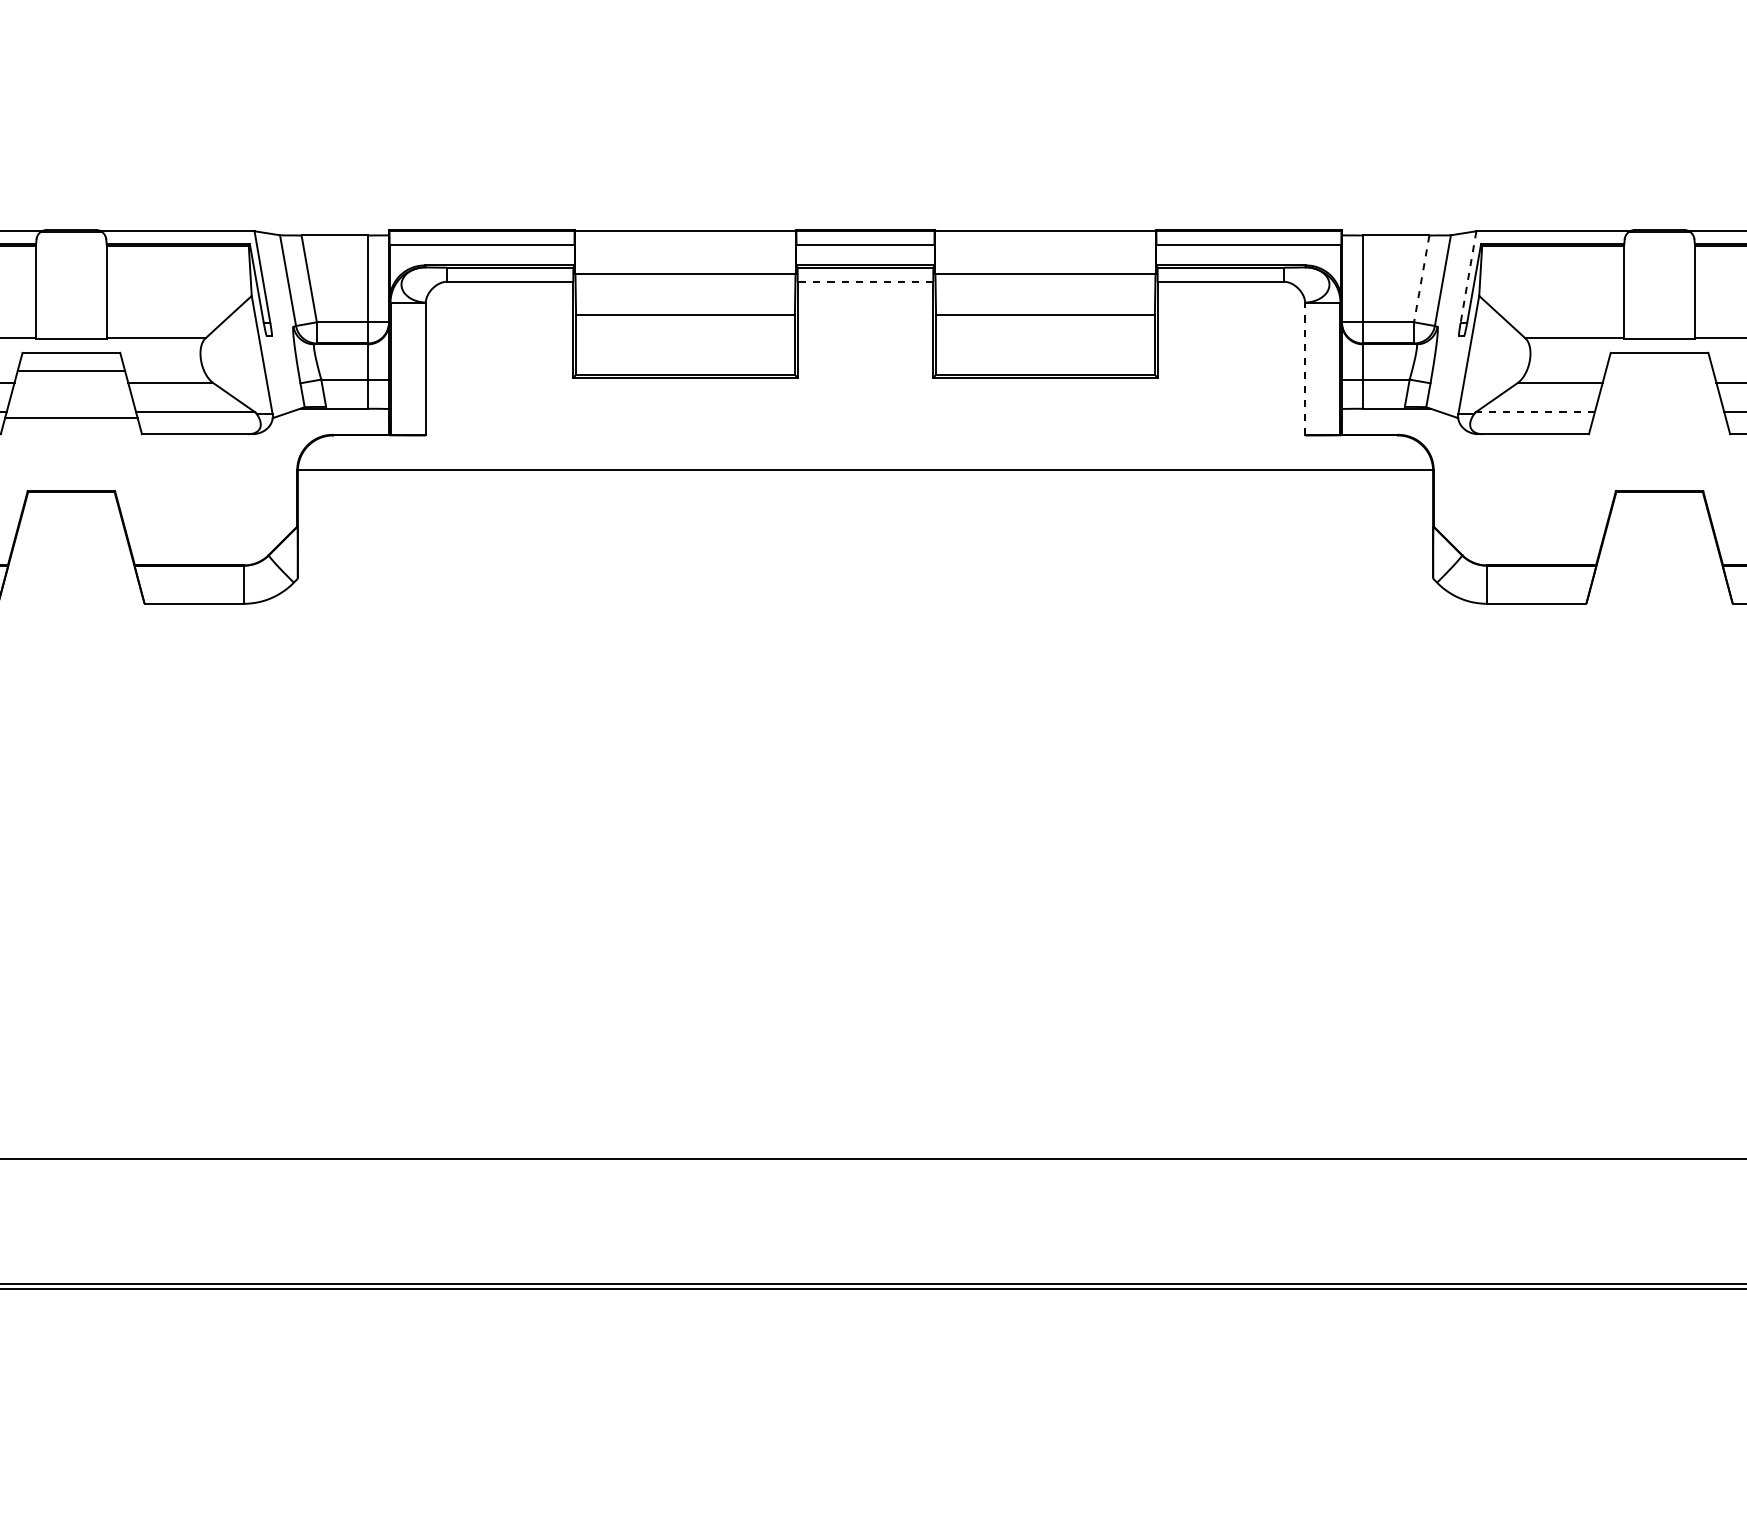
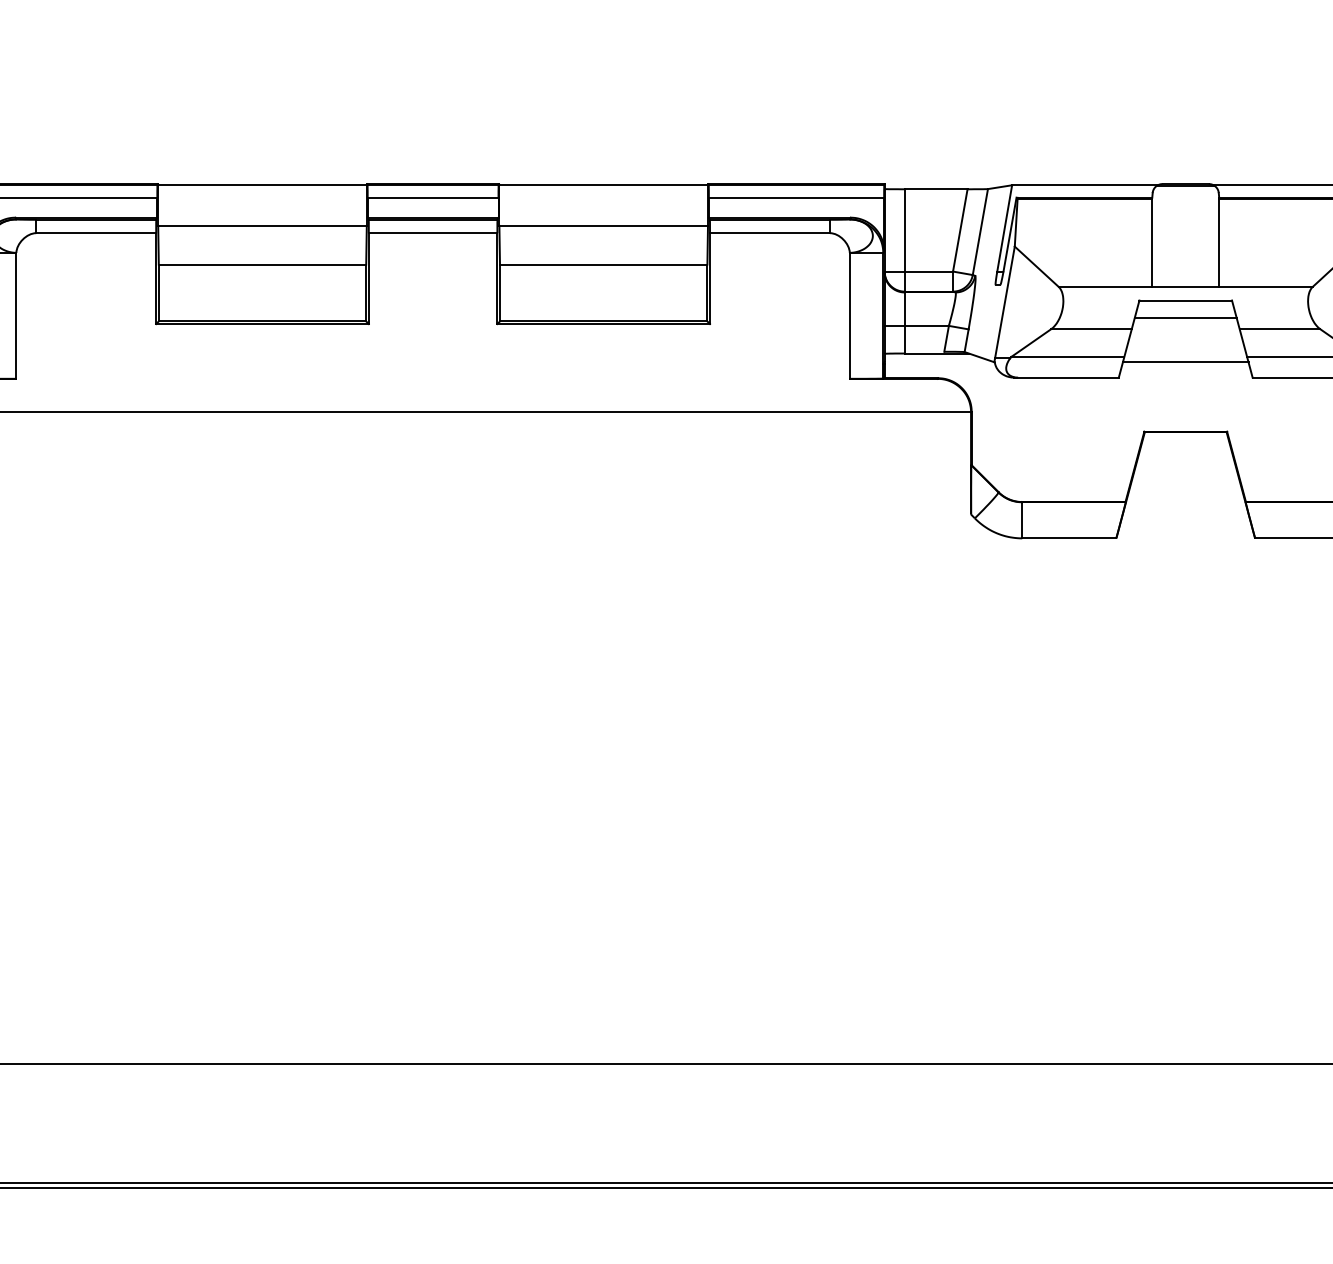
line: (1468, 277) -> (1004, 229), dashed -> solid
line: (1421, 279) -> (960, 230), dashed -> solid
line: (865, 281) -> (433, 232), dashed -> solid
line: (1305, 368) -> (850, 315), dashed -> solid
line: (1659, 371) -> (1185, 318), added
line: (1535, 412) -> (1068, 357), dashed -> solid
line: (1659, 418) -> (1185, 362), added

